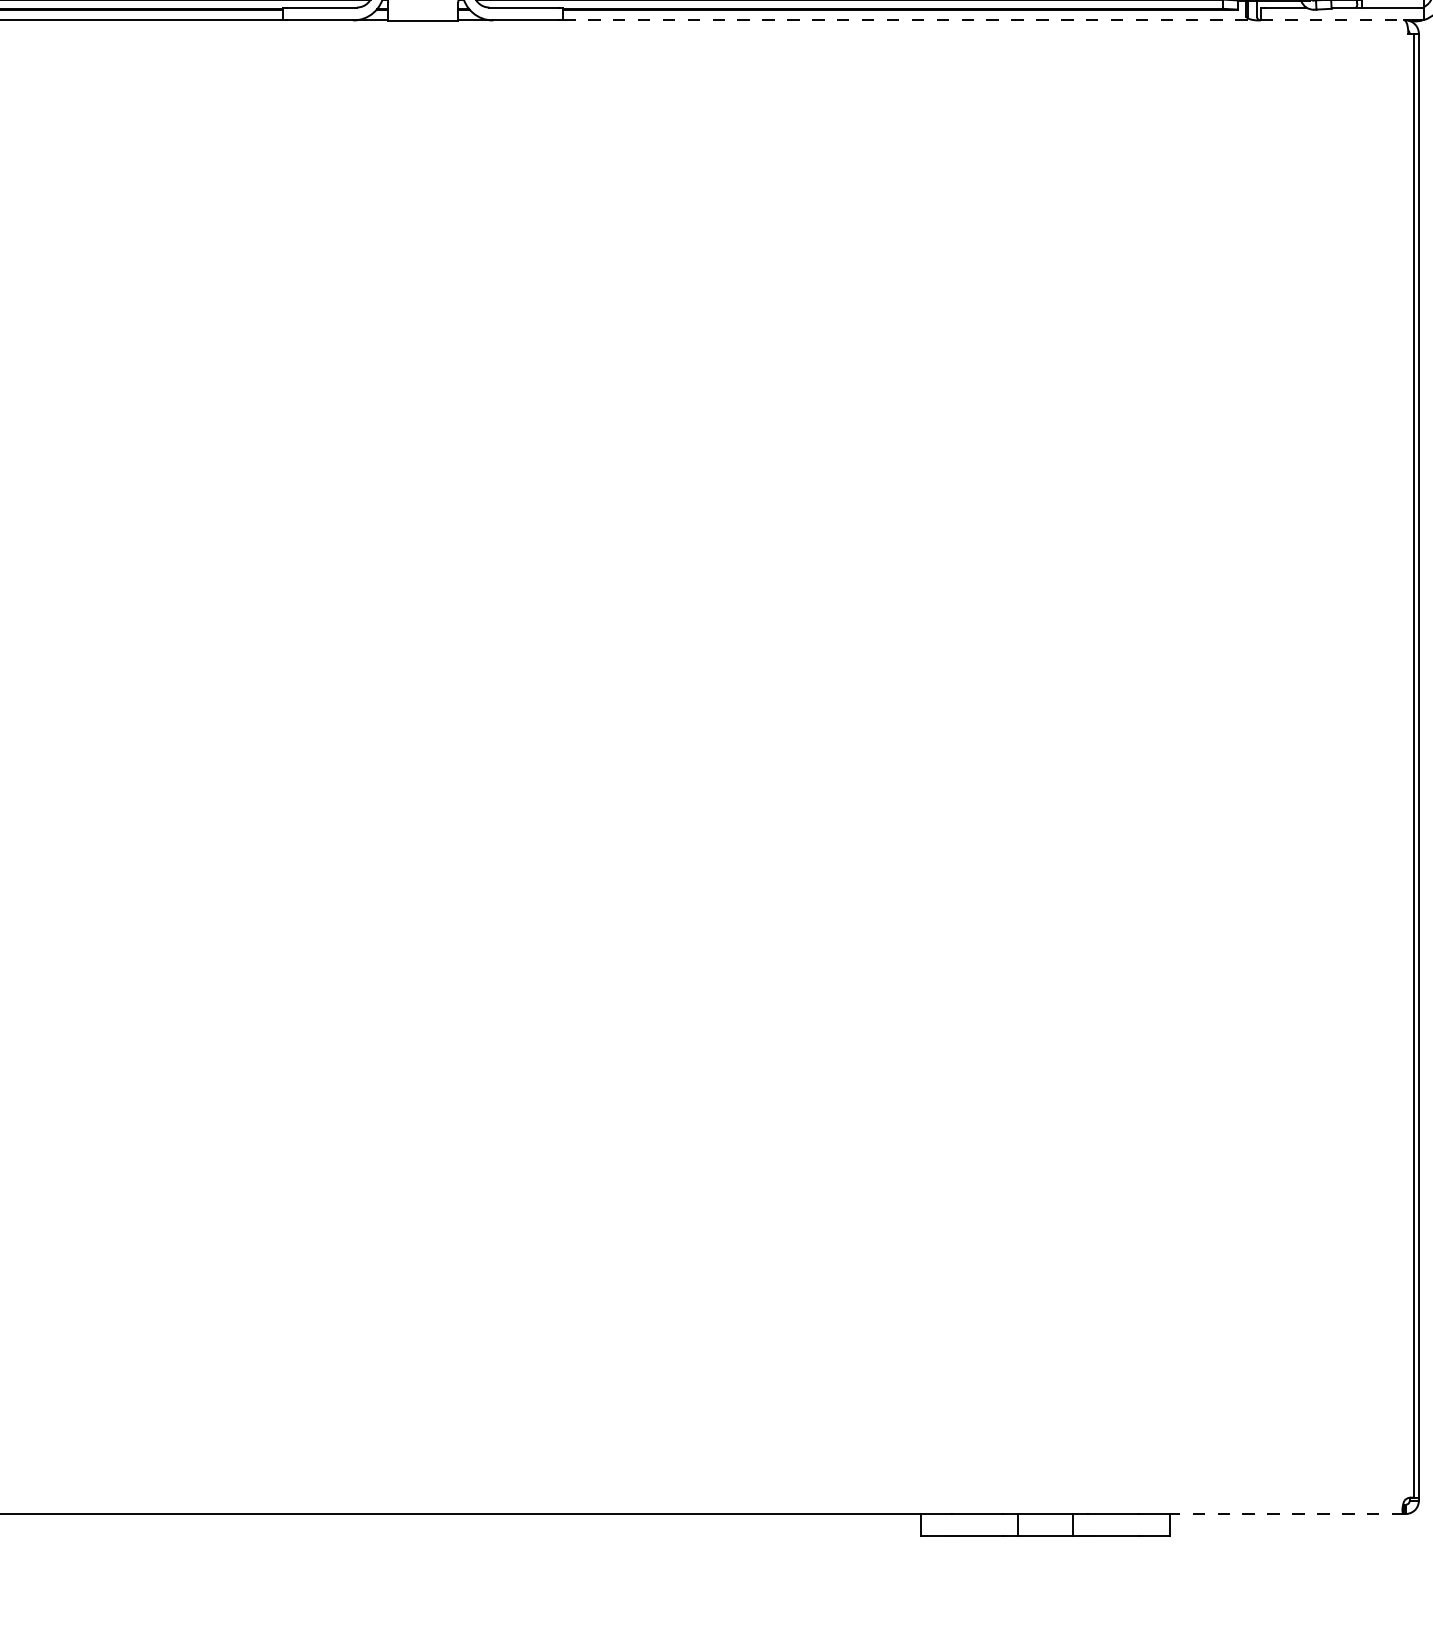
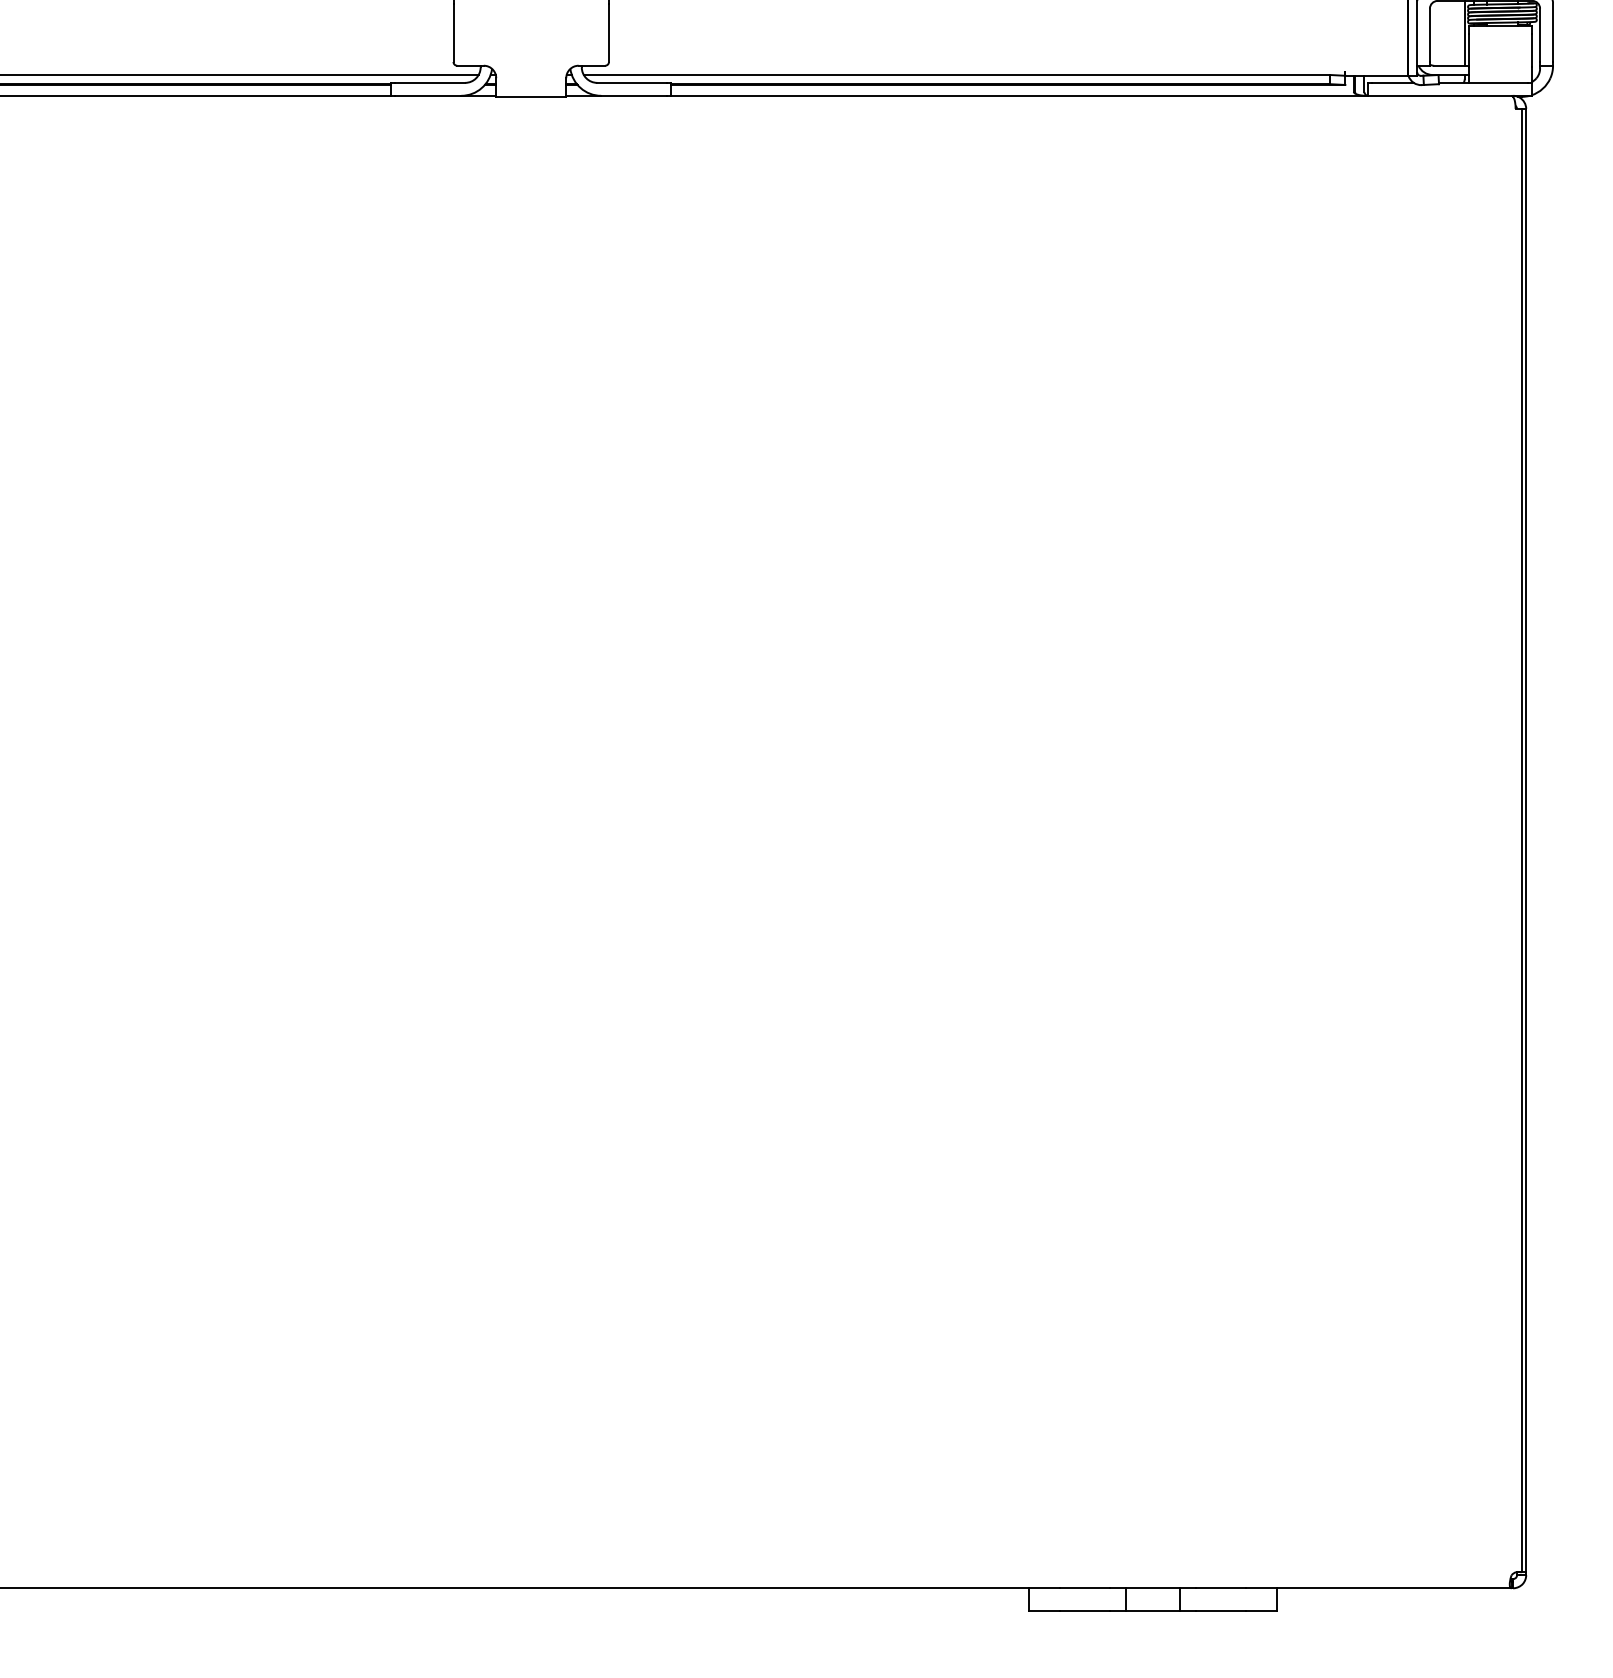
line: (983, 20) -> (1091, 95), dashed -> solid
line: (1287, 1514) -> (1394, 1588), dashed -> solid

